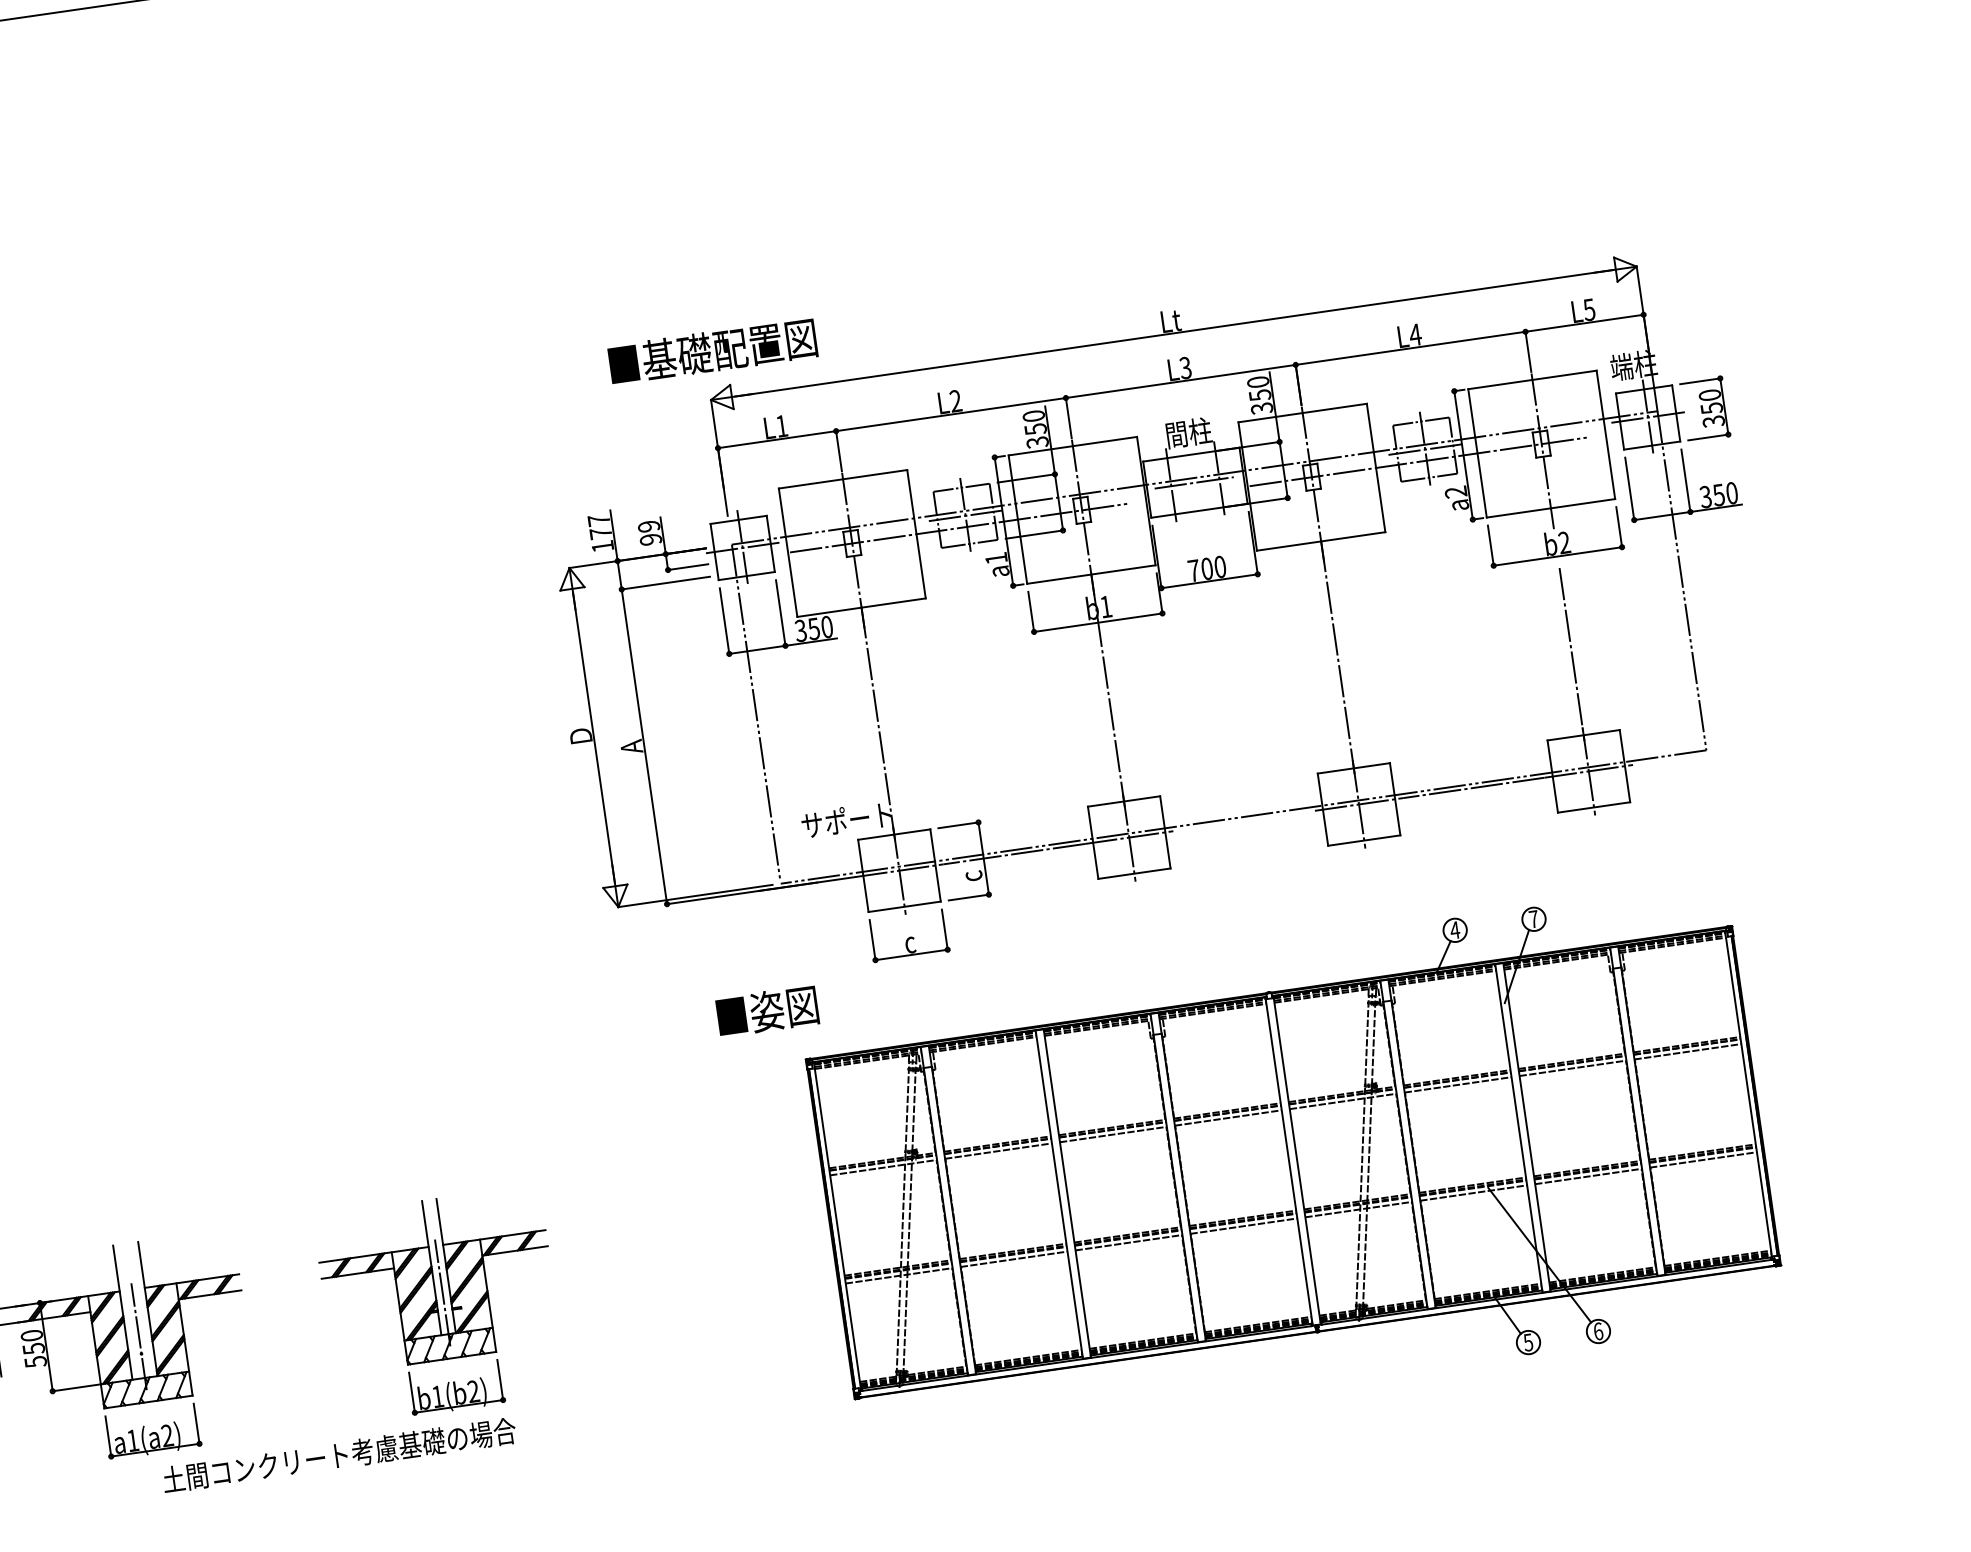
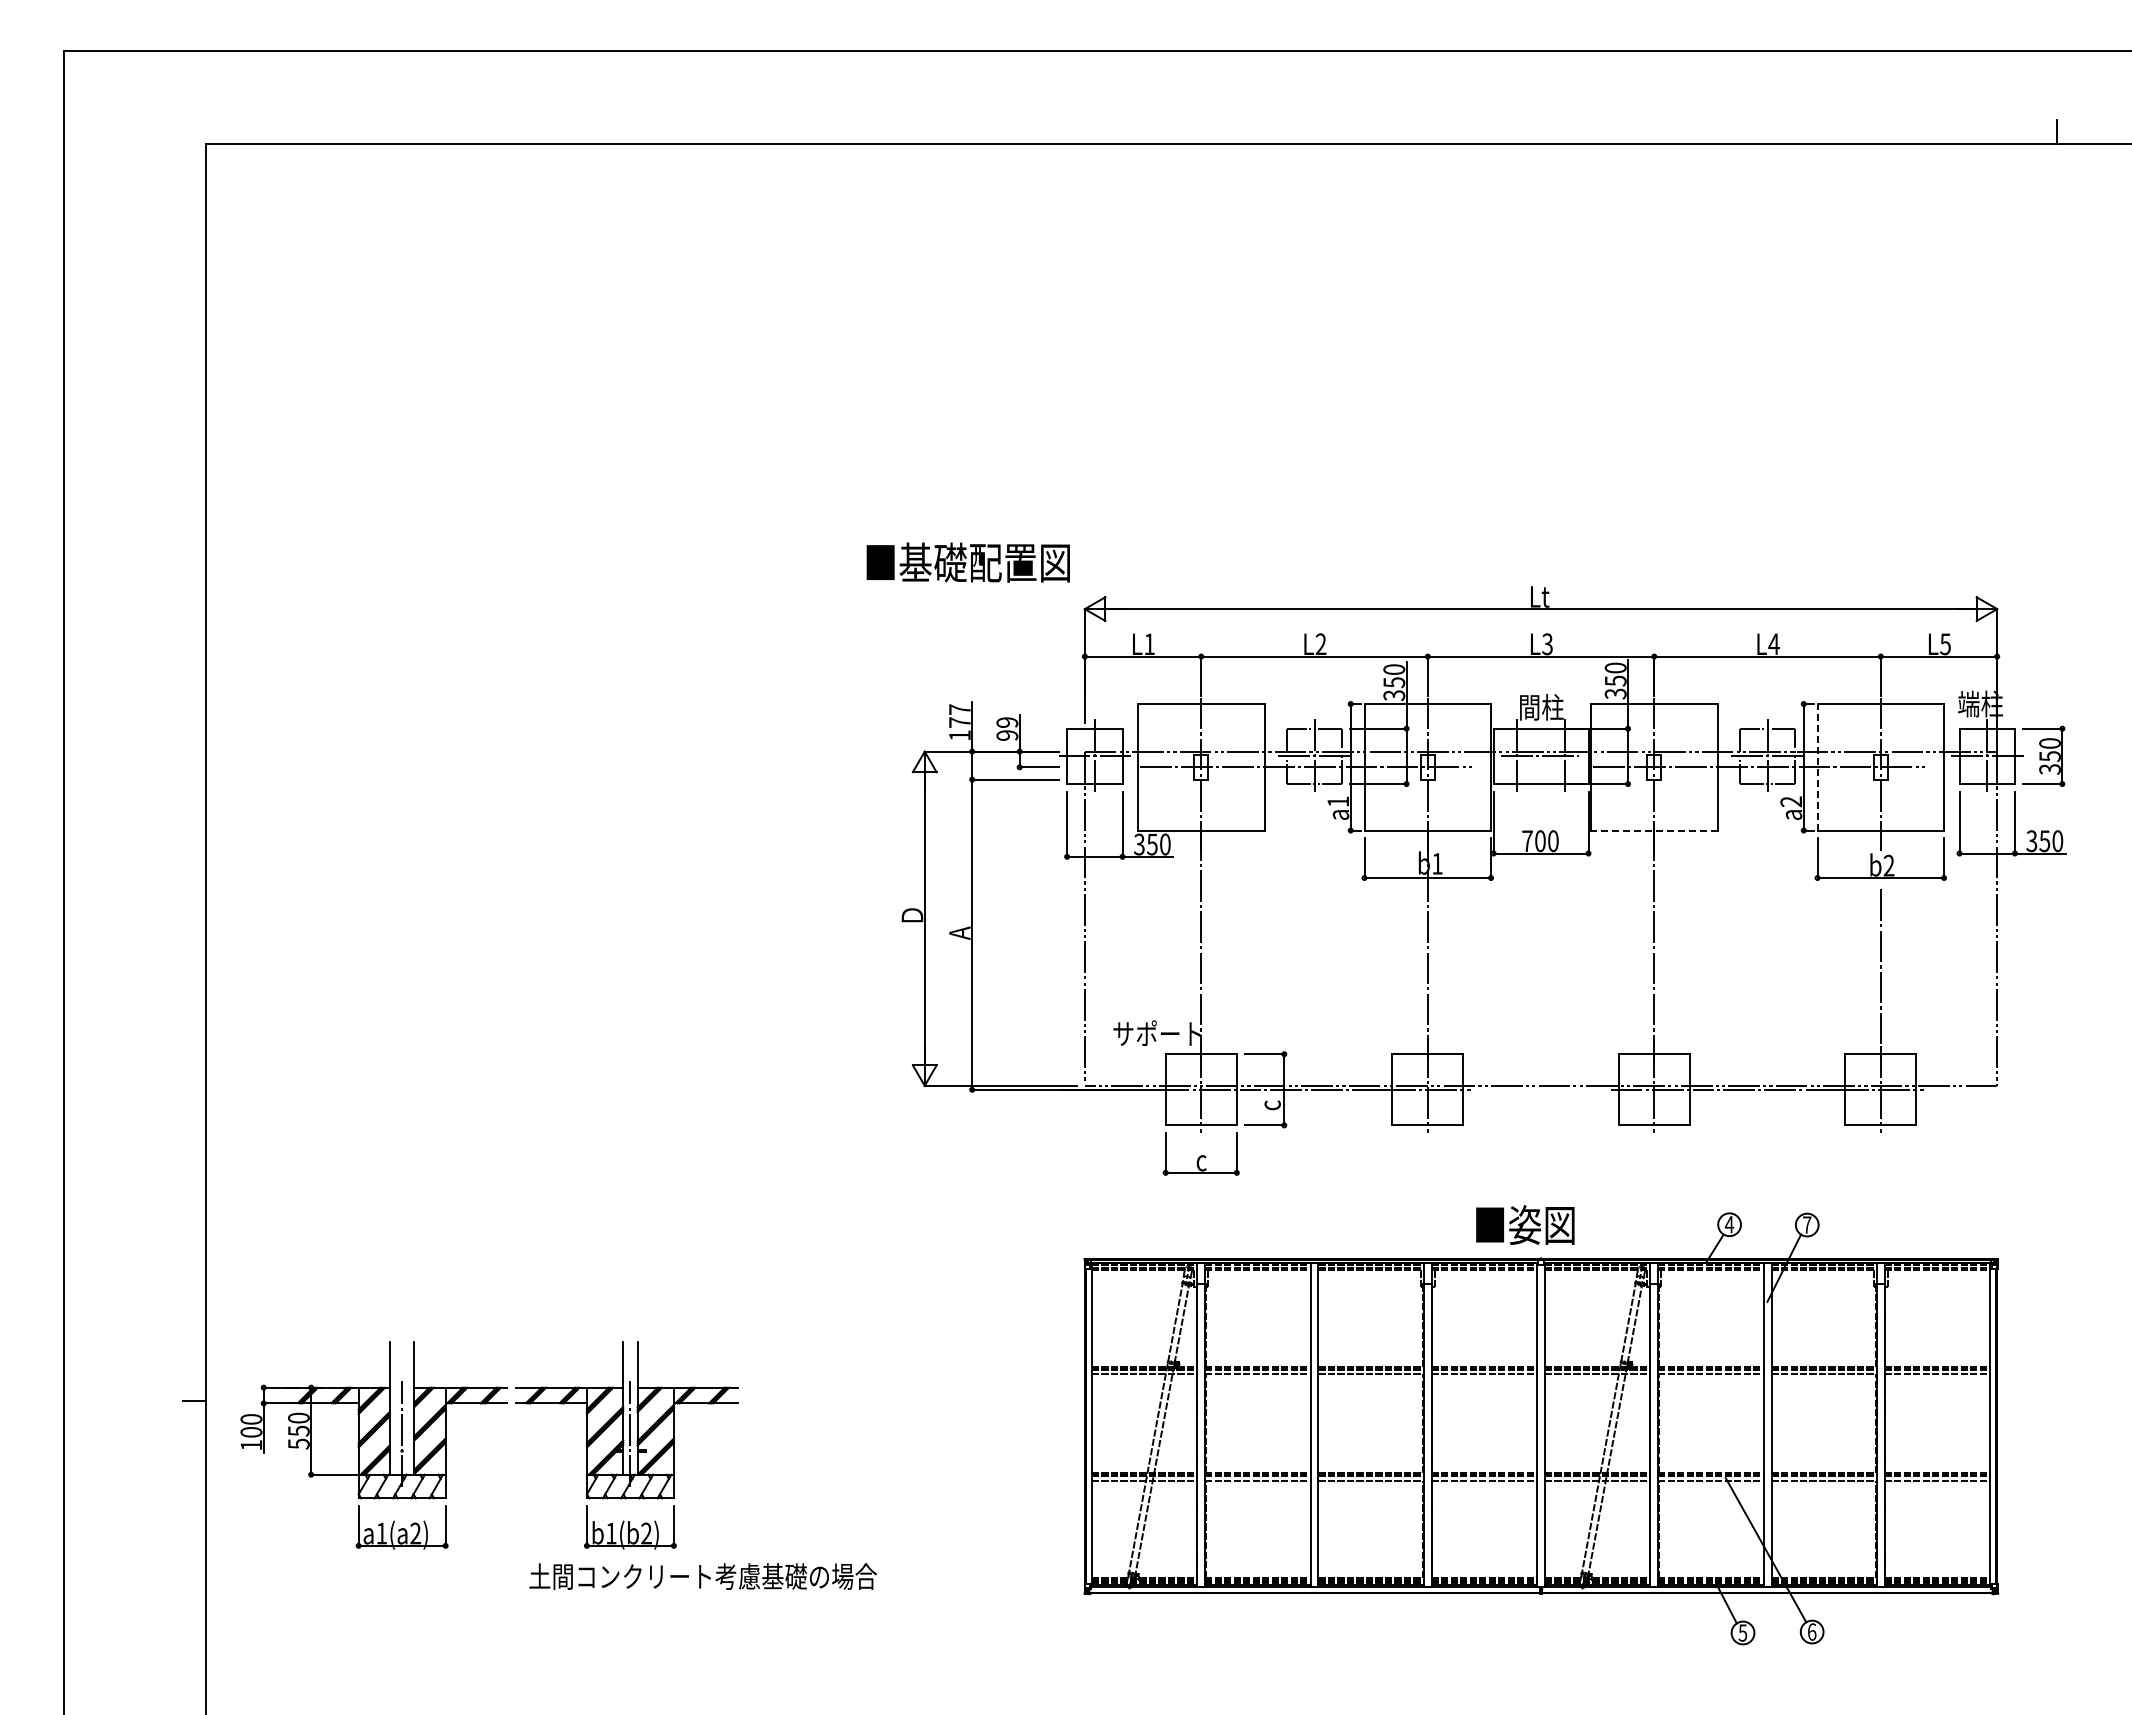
text: (712, 351) -> (967, 562), moved
line: (1477, 452) -> (1817, 766), solid -> dashed
line: (1320, 541) -> (1653, 830), solid -> dashed
text: (767, 1010) -> (1525, 1224), moved
part: (440, 1305) -> (626, 1445), moved
text: (338, 1455) -> (702, 1576), moved

